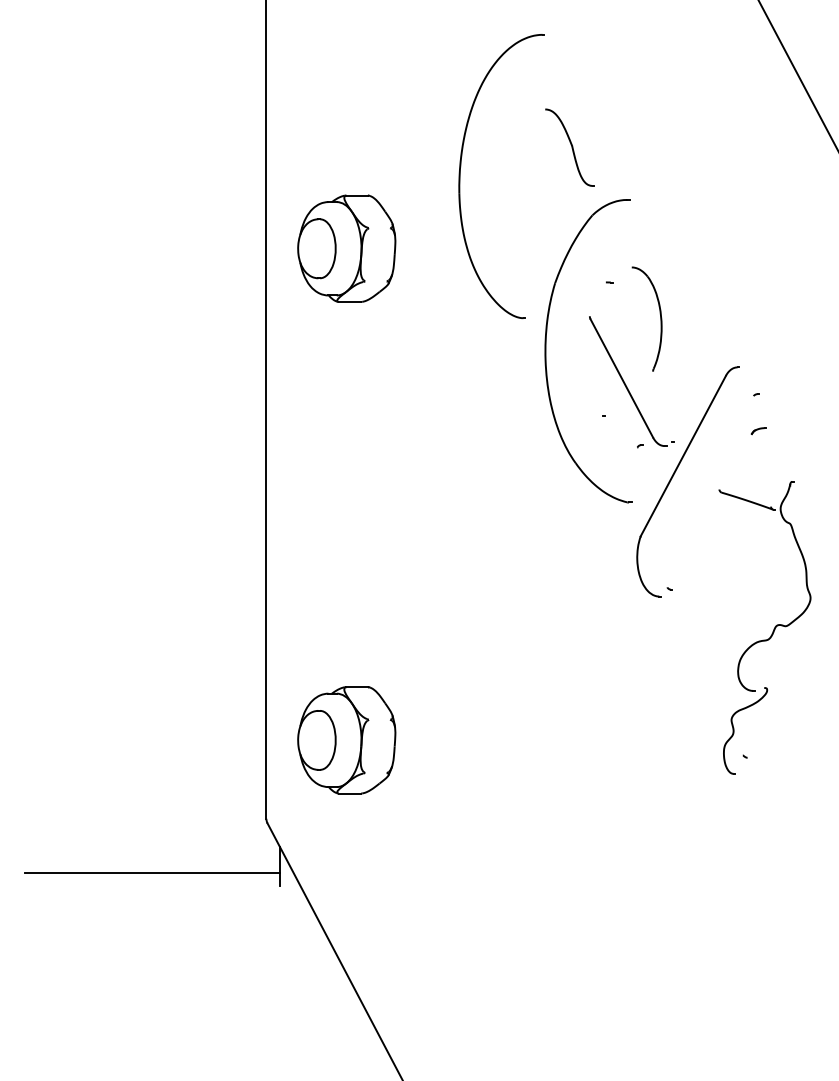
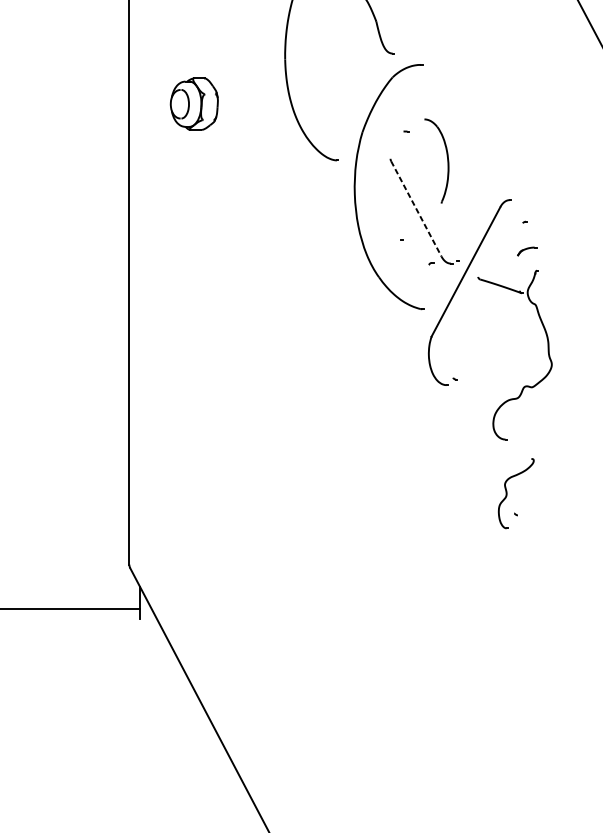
part: (346, 248) -> (194, 104), size x0.6
line: (621, 378) -> (416, 209), solid -> dashed
part: (758, 431) -> (526, 251), size x1.6
part: (777, 624) -> (525, 385), moved
part: (346, 740) -> (194, 501), removed

